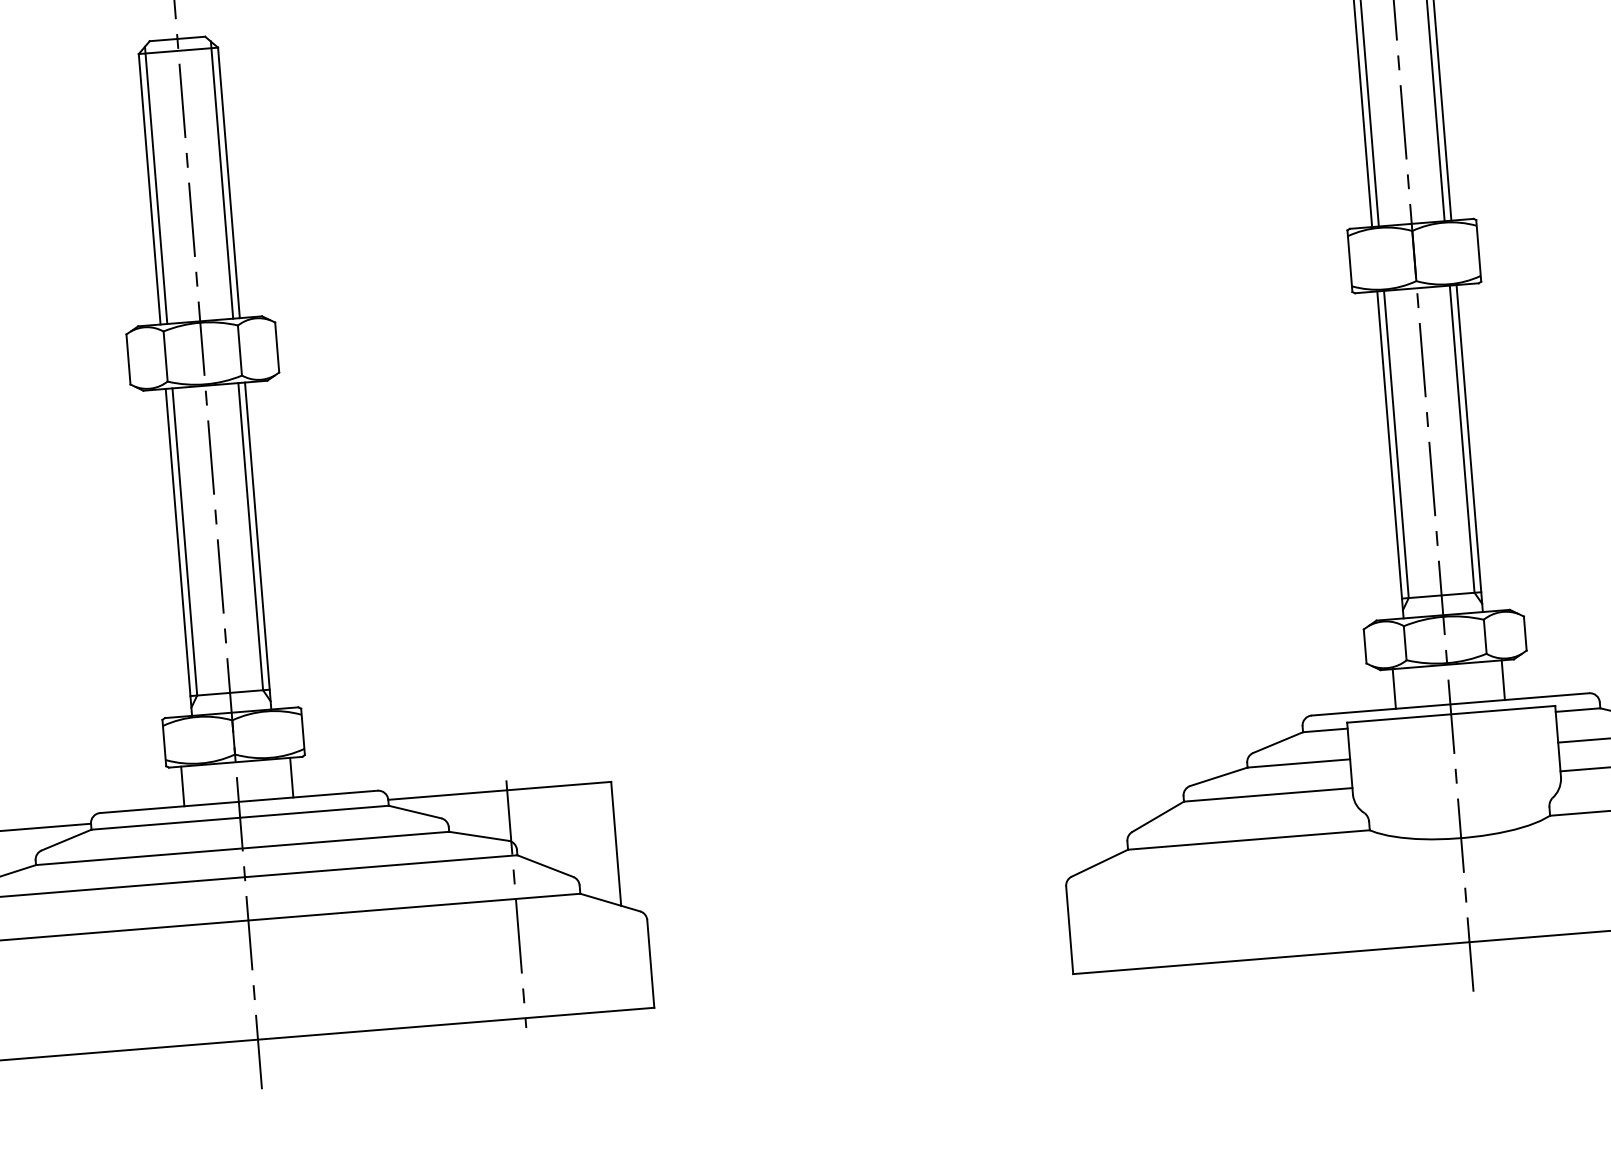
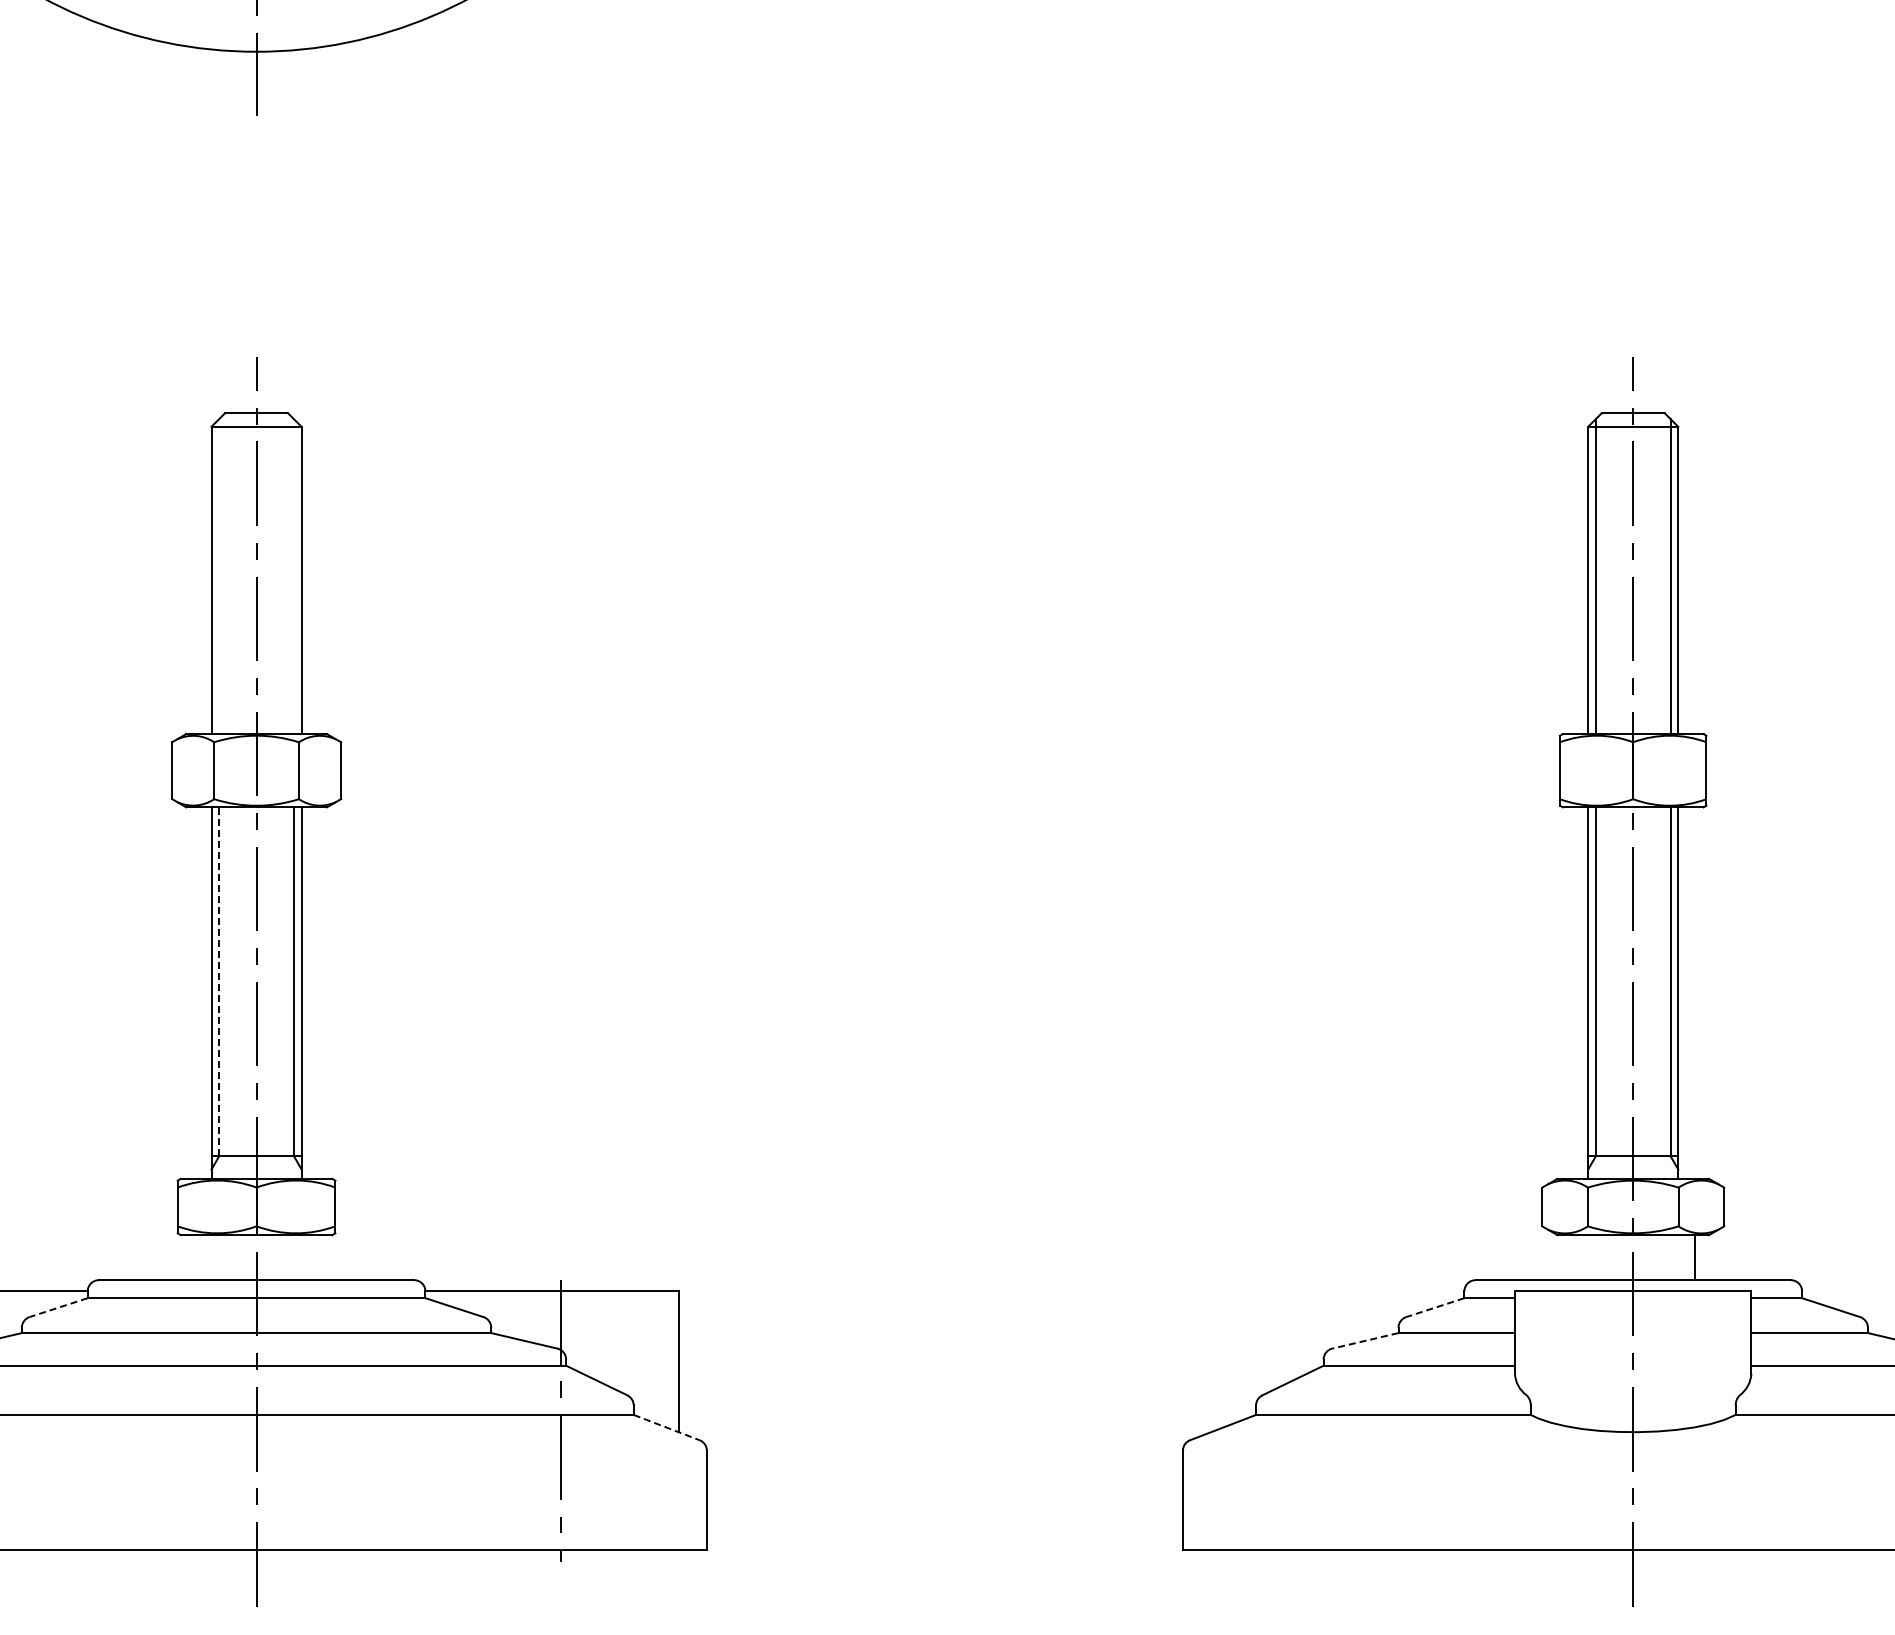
line: (222, 179) -> (294, 576), removed
line: (156, 185) -> (219, 576), removed
line: (185, 541) -> (219, 981), solid -> dashed
line: (1394, 688) -> (1571, 1257), removed
line: (1278, 742) -> (1435, 1307), solid -> dashed
line: (1219, 776) -> (1365, 1340), solid -> dashed
line: (291, 777) -> (318, 1257), removed
line: (182, 786) -> (194, 1257), removed
line: (66, 839) -> (58, 1307), solid -> dashed
line: (610, 902) -> (667, 1427), solid -> dashed

